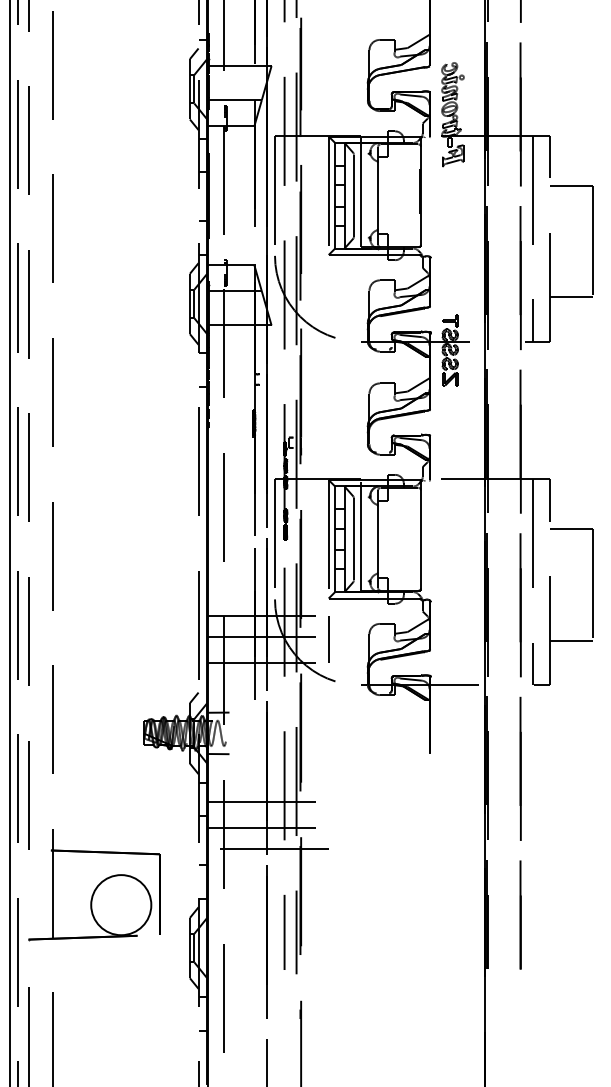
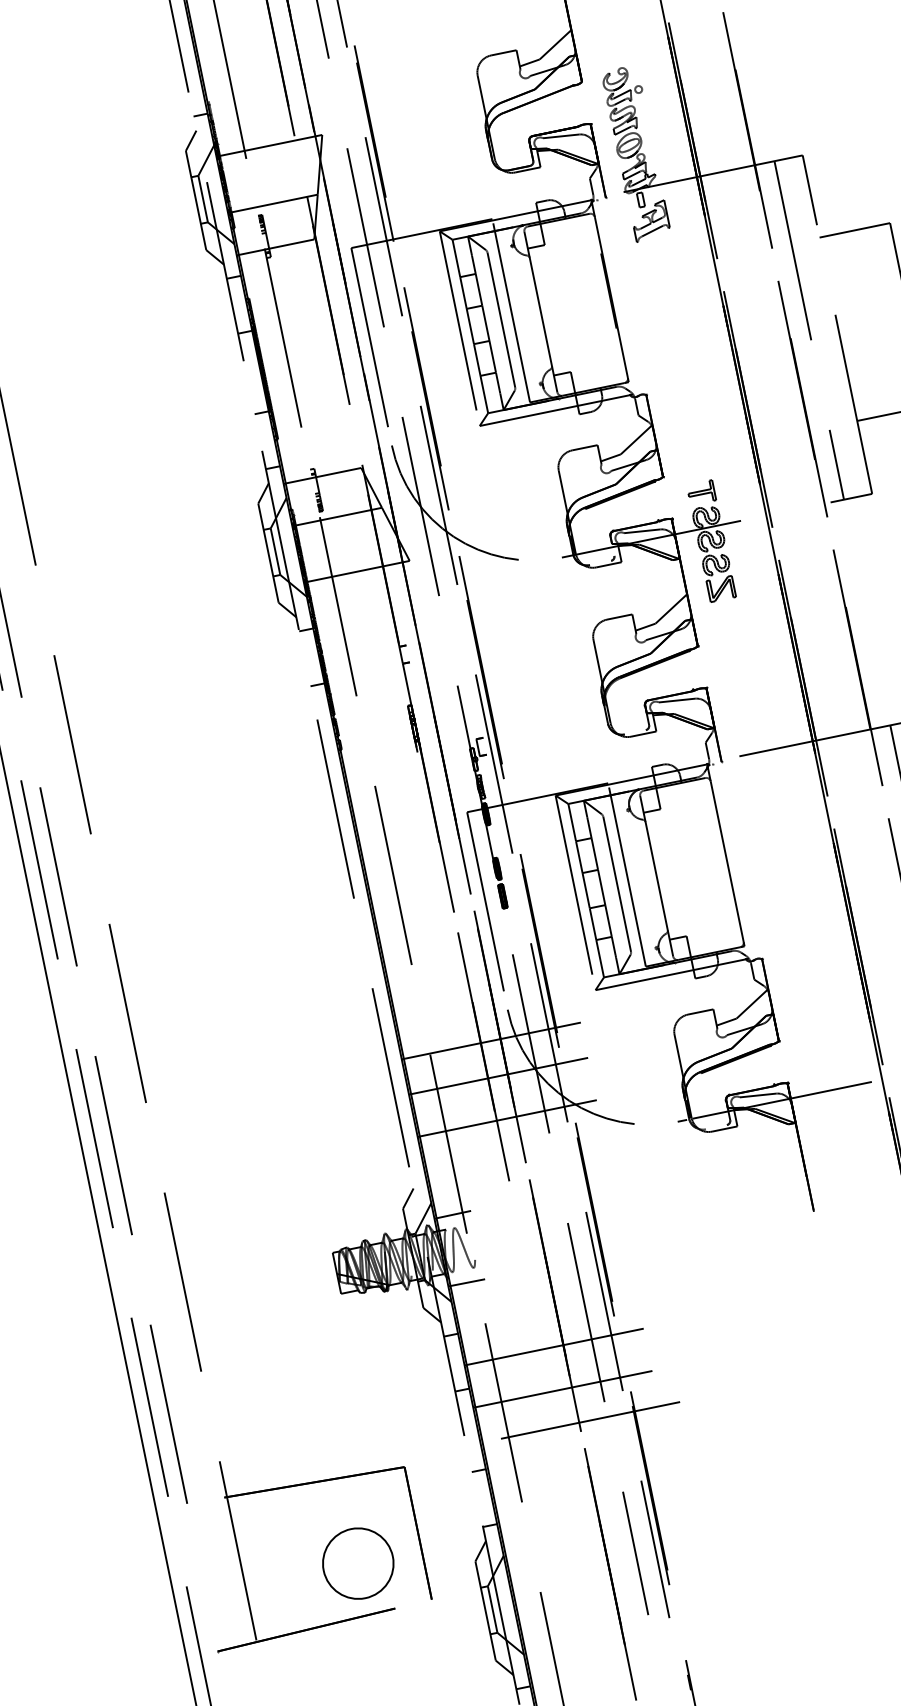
line: (328, 639) -> (609, 1057), removed
circle: (121, 905) -> (358, 1564), size x0.7

